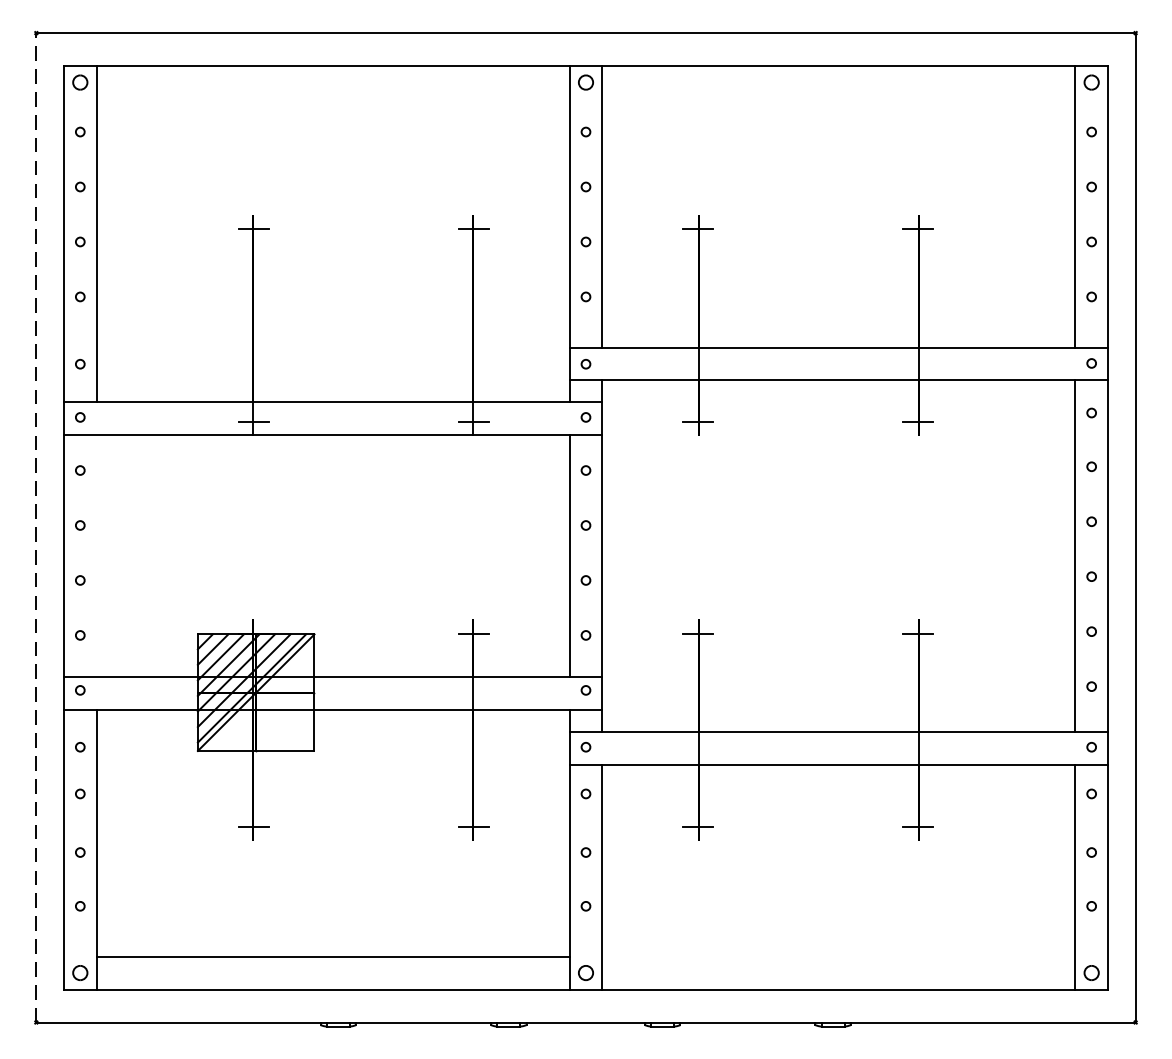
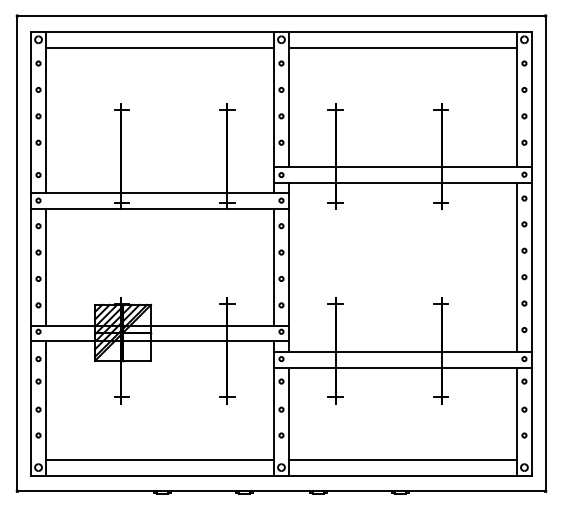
line: (332, 98) -> (159, 47), added
line: (837, 98) -> (402, 47), added
line: (36, 527) -> (17, 253), dashed -> solid
line: (96, 556) -> (46, 267), added
line: (837, 956) -> (402, 459), added

